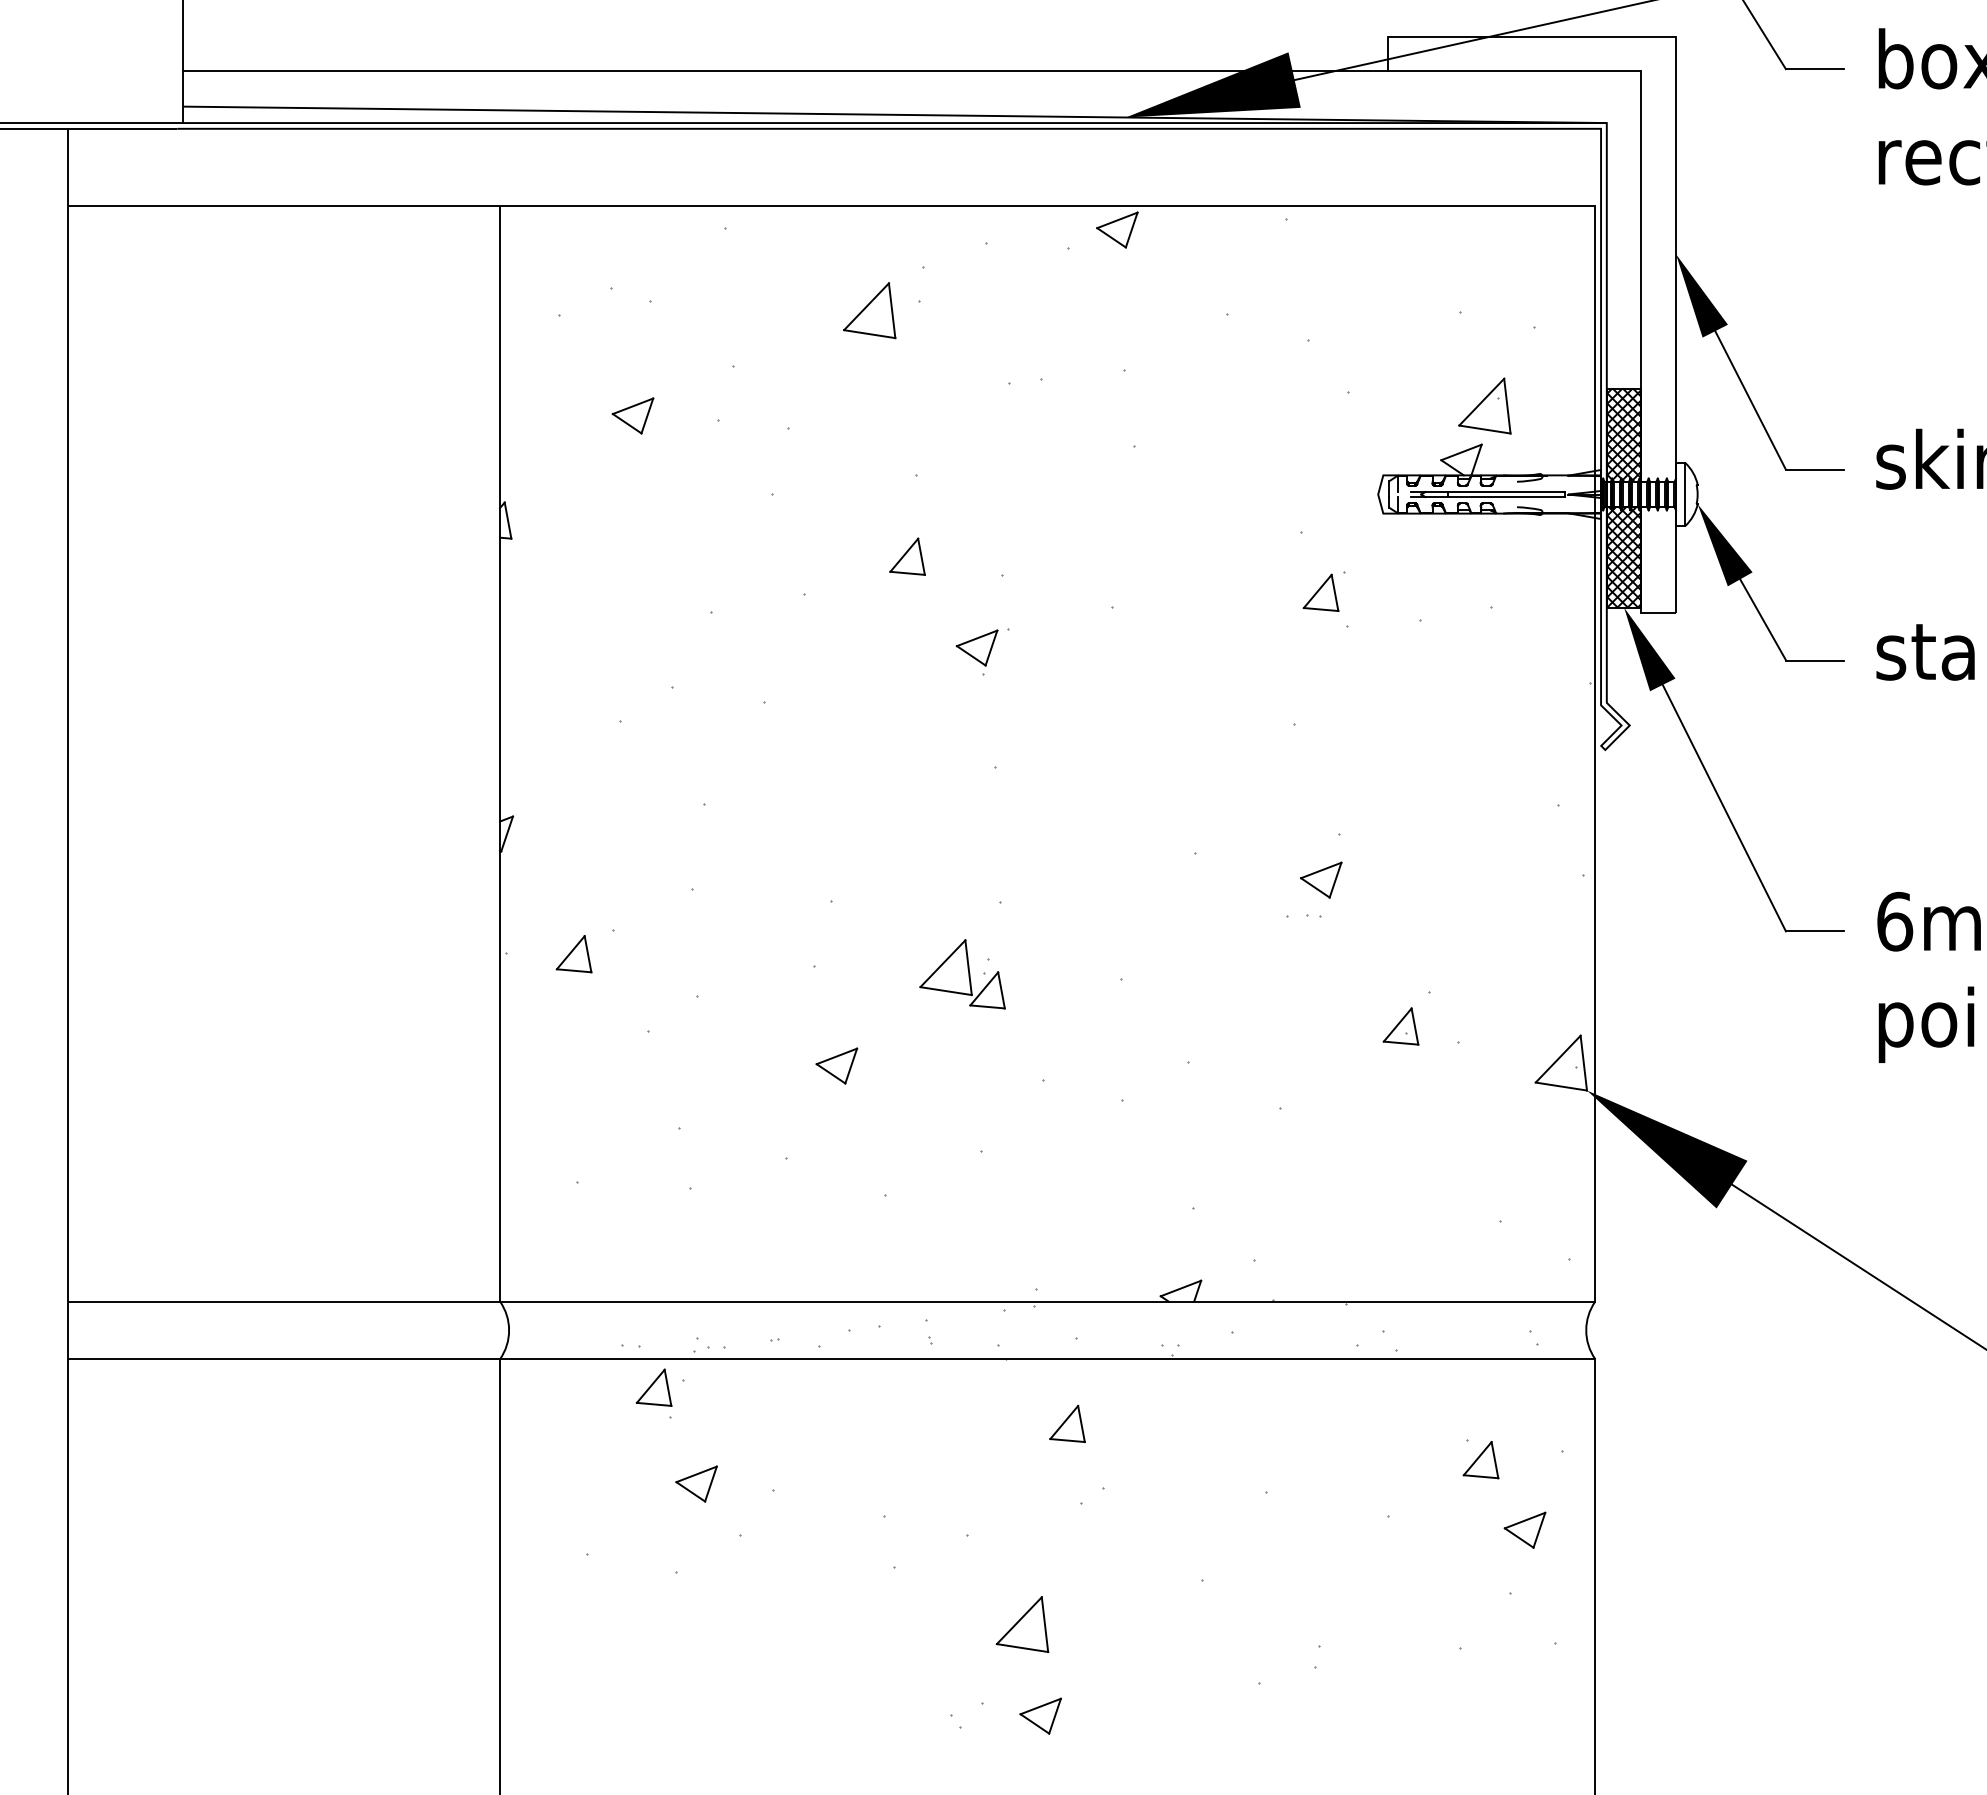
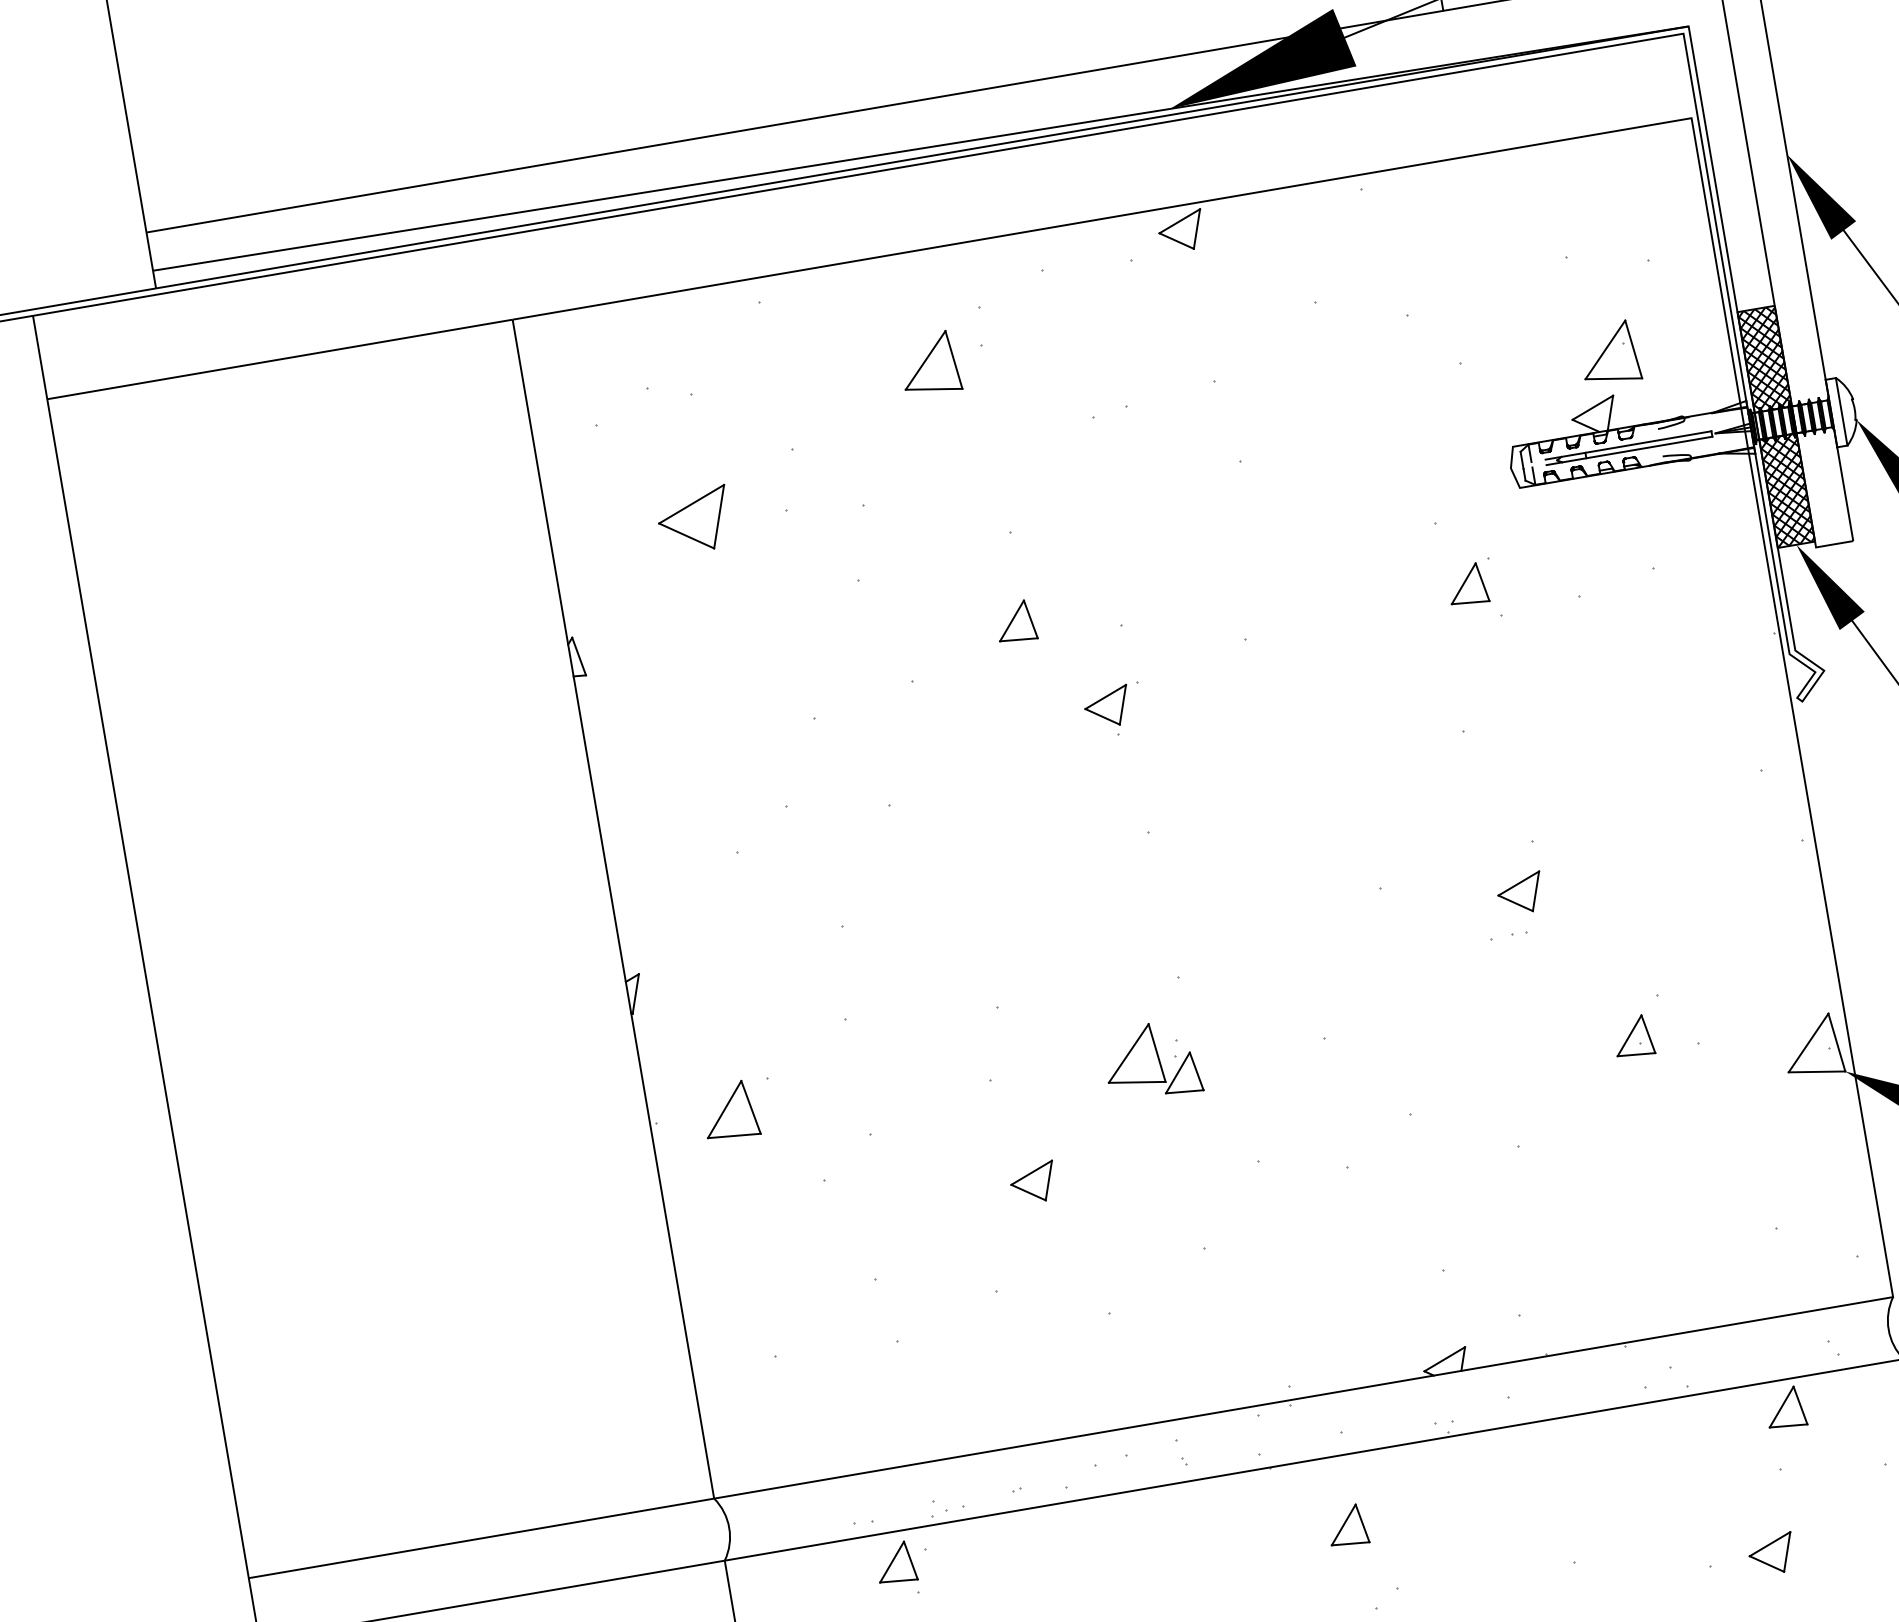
part: (632, 415) -> (693, 520), size x1.6
part: (573, 954) -> (729, 1111), size x1.4
part: (1480, 1460) -> (1784, 1408), moved
part: (1524, 1529) -> (1771, 1553), moved

